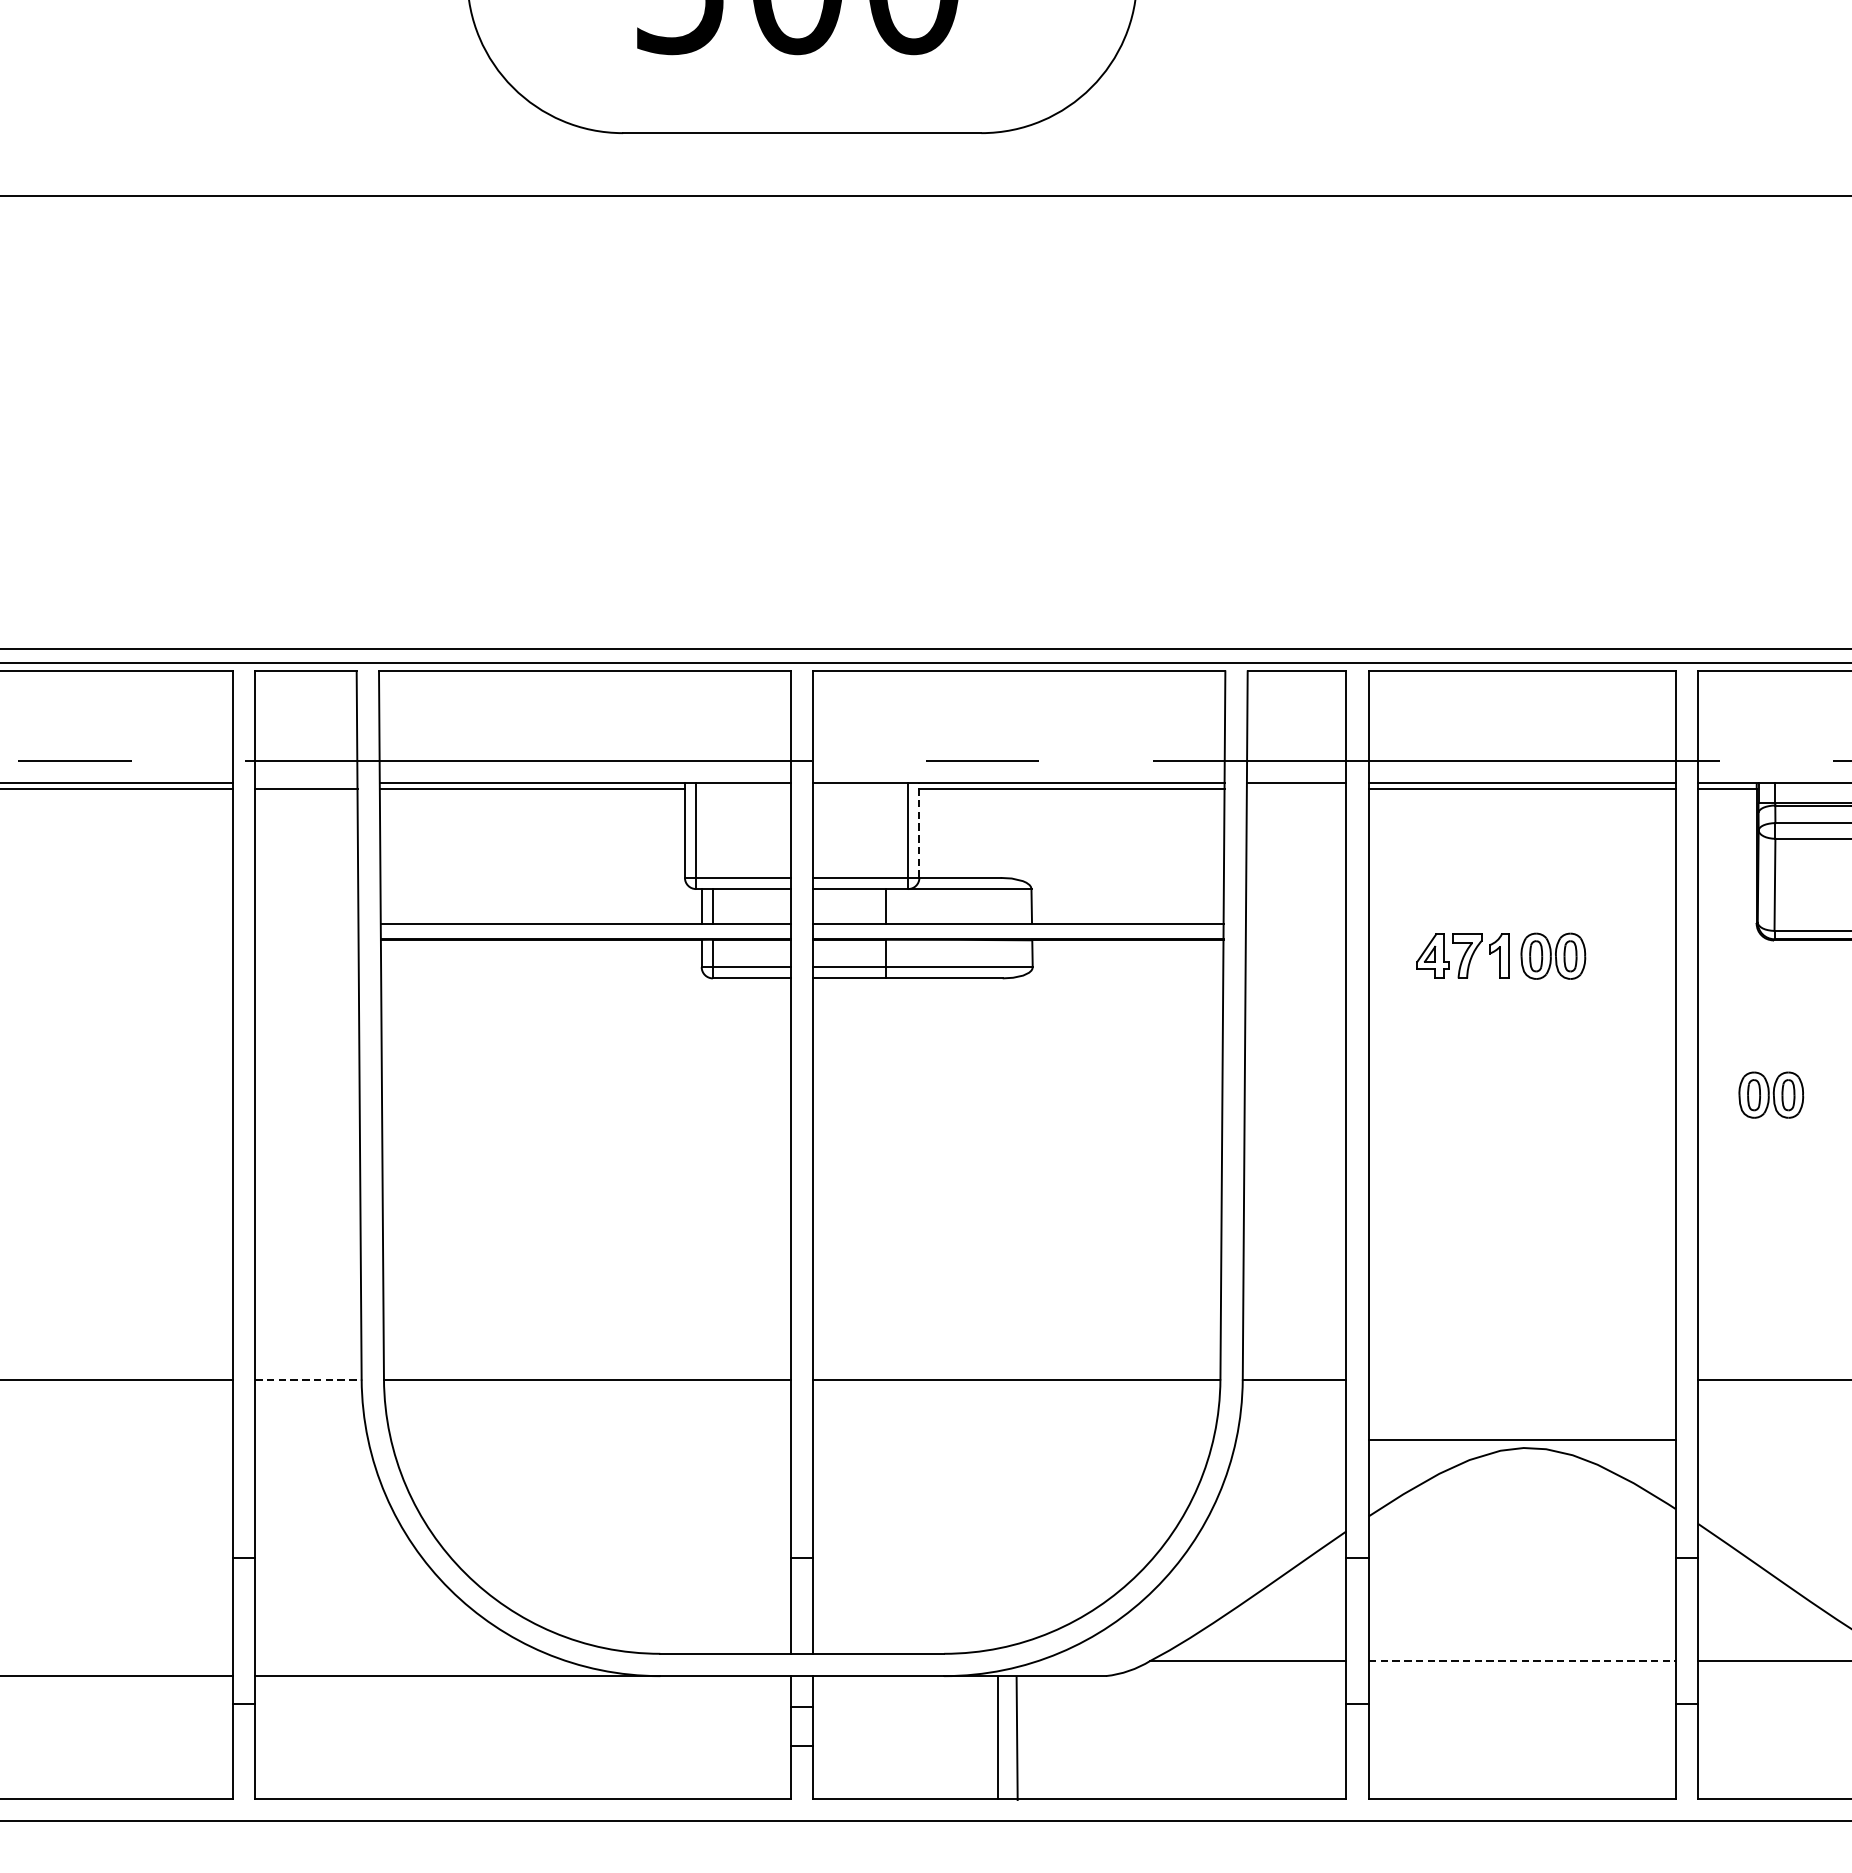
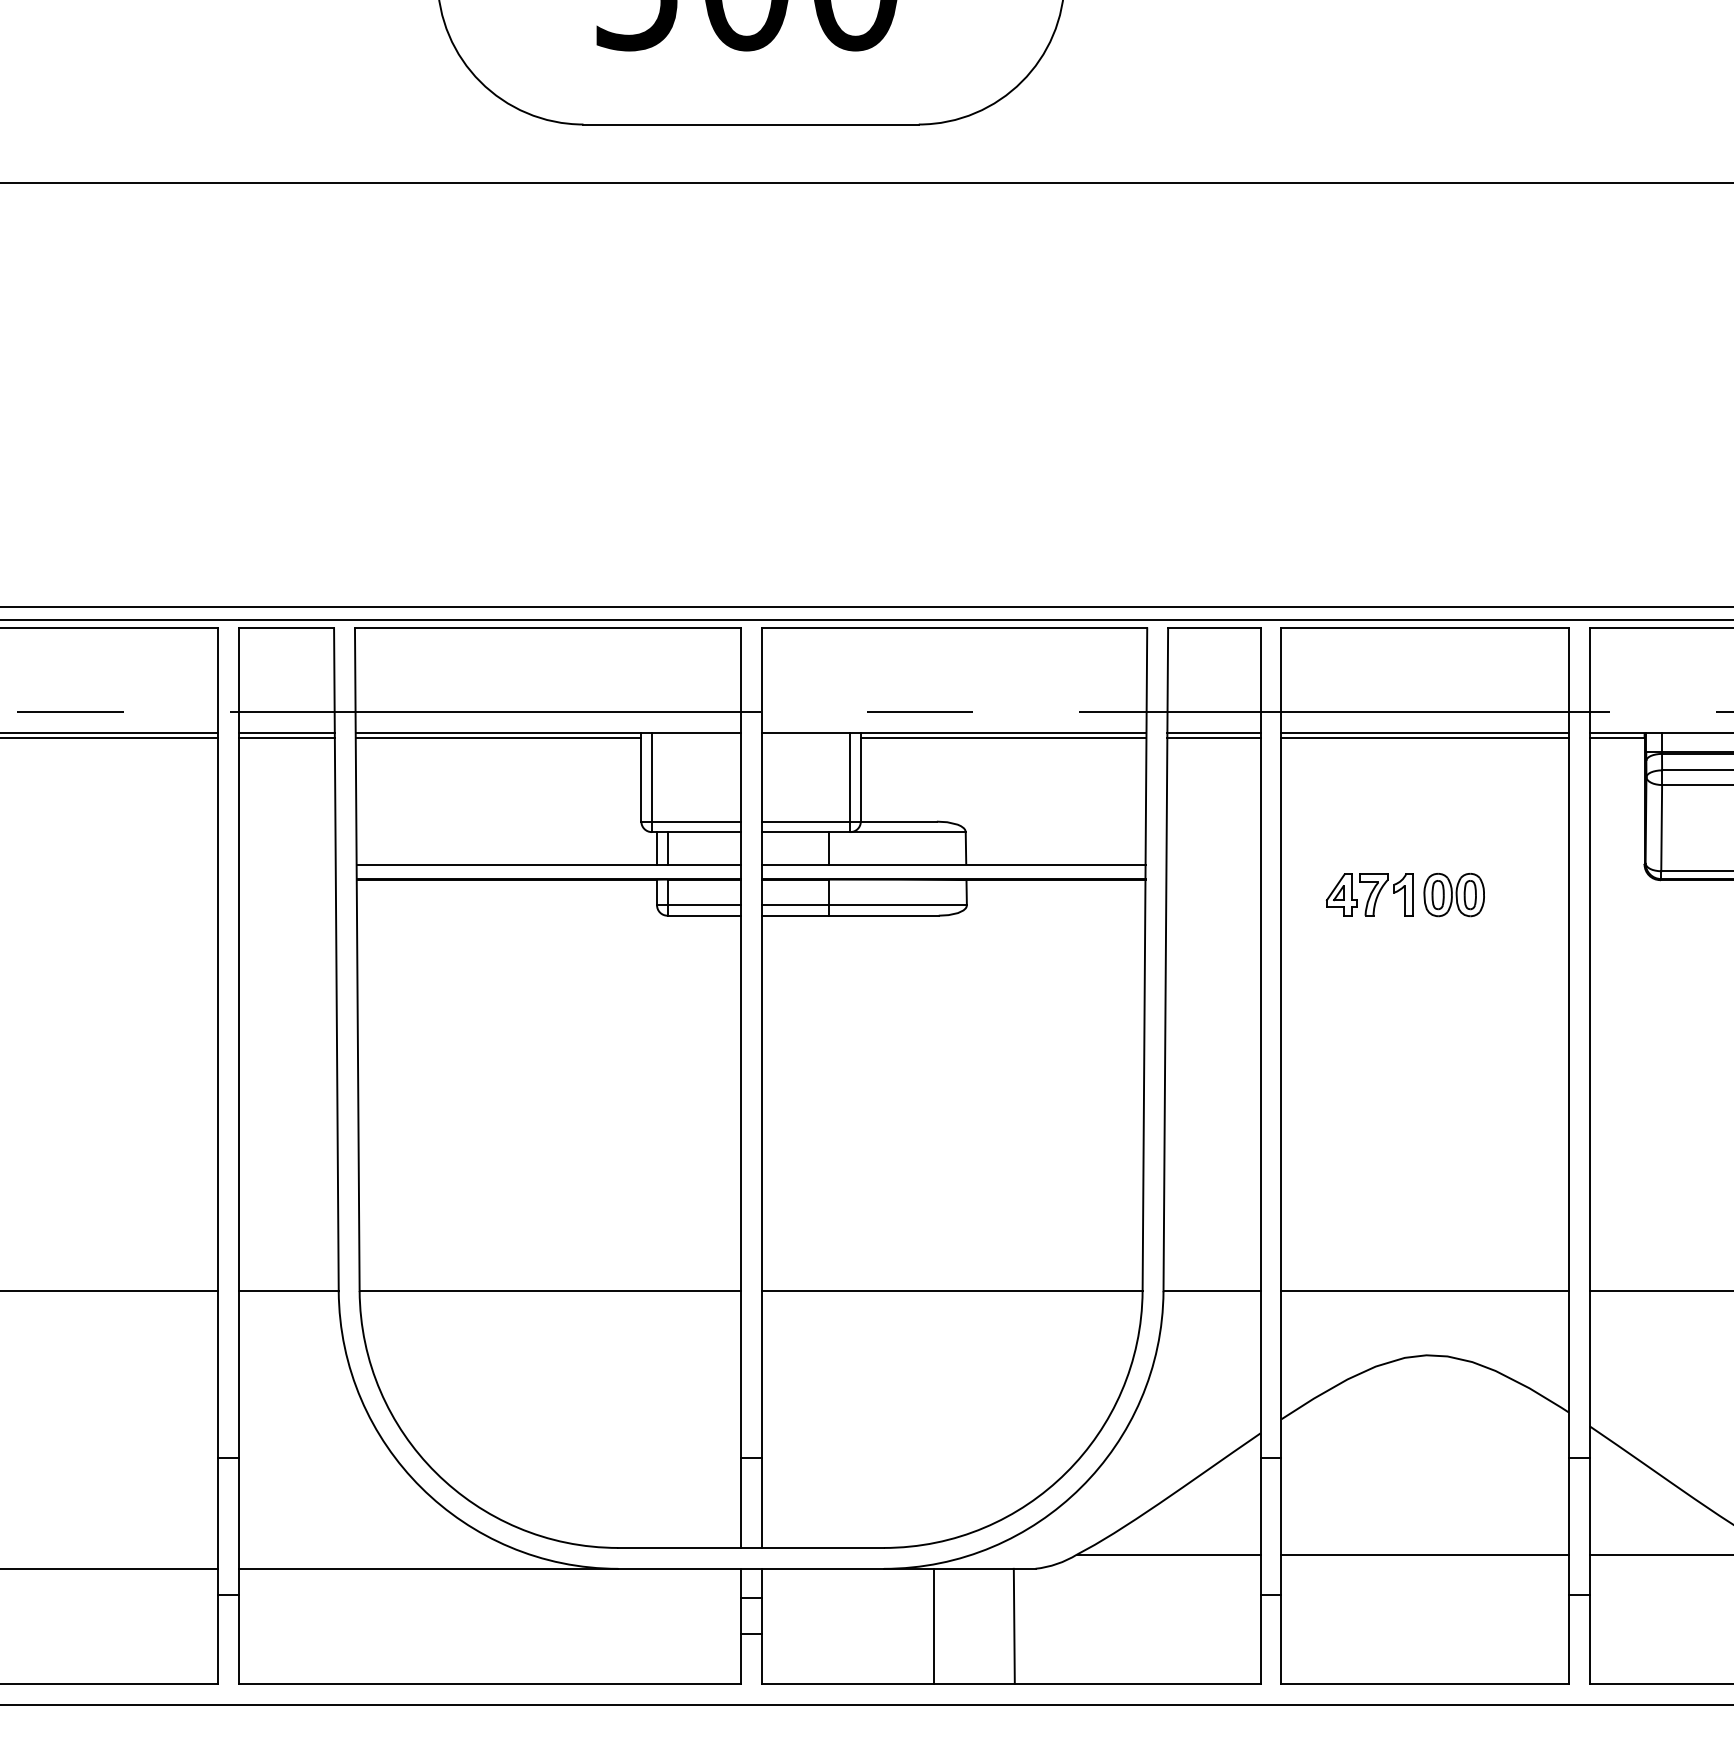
line: (305, 782) -> (286, 732), added
line: (1296, 789) -> (1213, 738), added
line: (919, 829) -> (860, 776), dashed -> solid
part: (1770, 1095) -> (1657, 1025), removed
line: (307, 1379) -> (288, 1291), dashed -> solid
line: (1521, 1440) -> (1424, 1291), moved
line: (1522, 1660) -> (1425, 1554), dashed -> solid
line: (1016, 1737) -> (1013, 1625), moved

